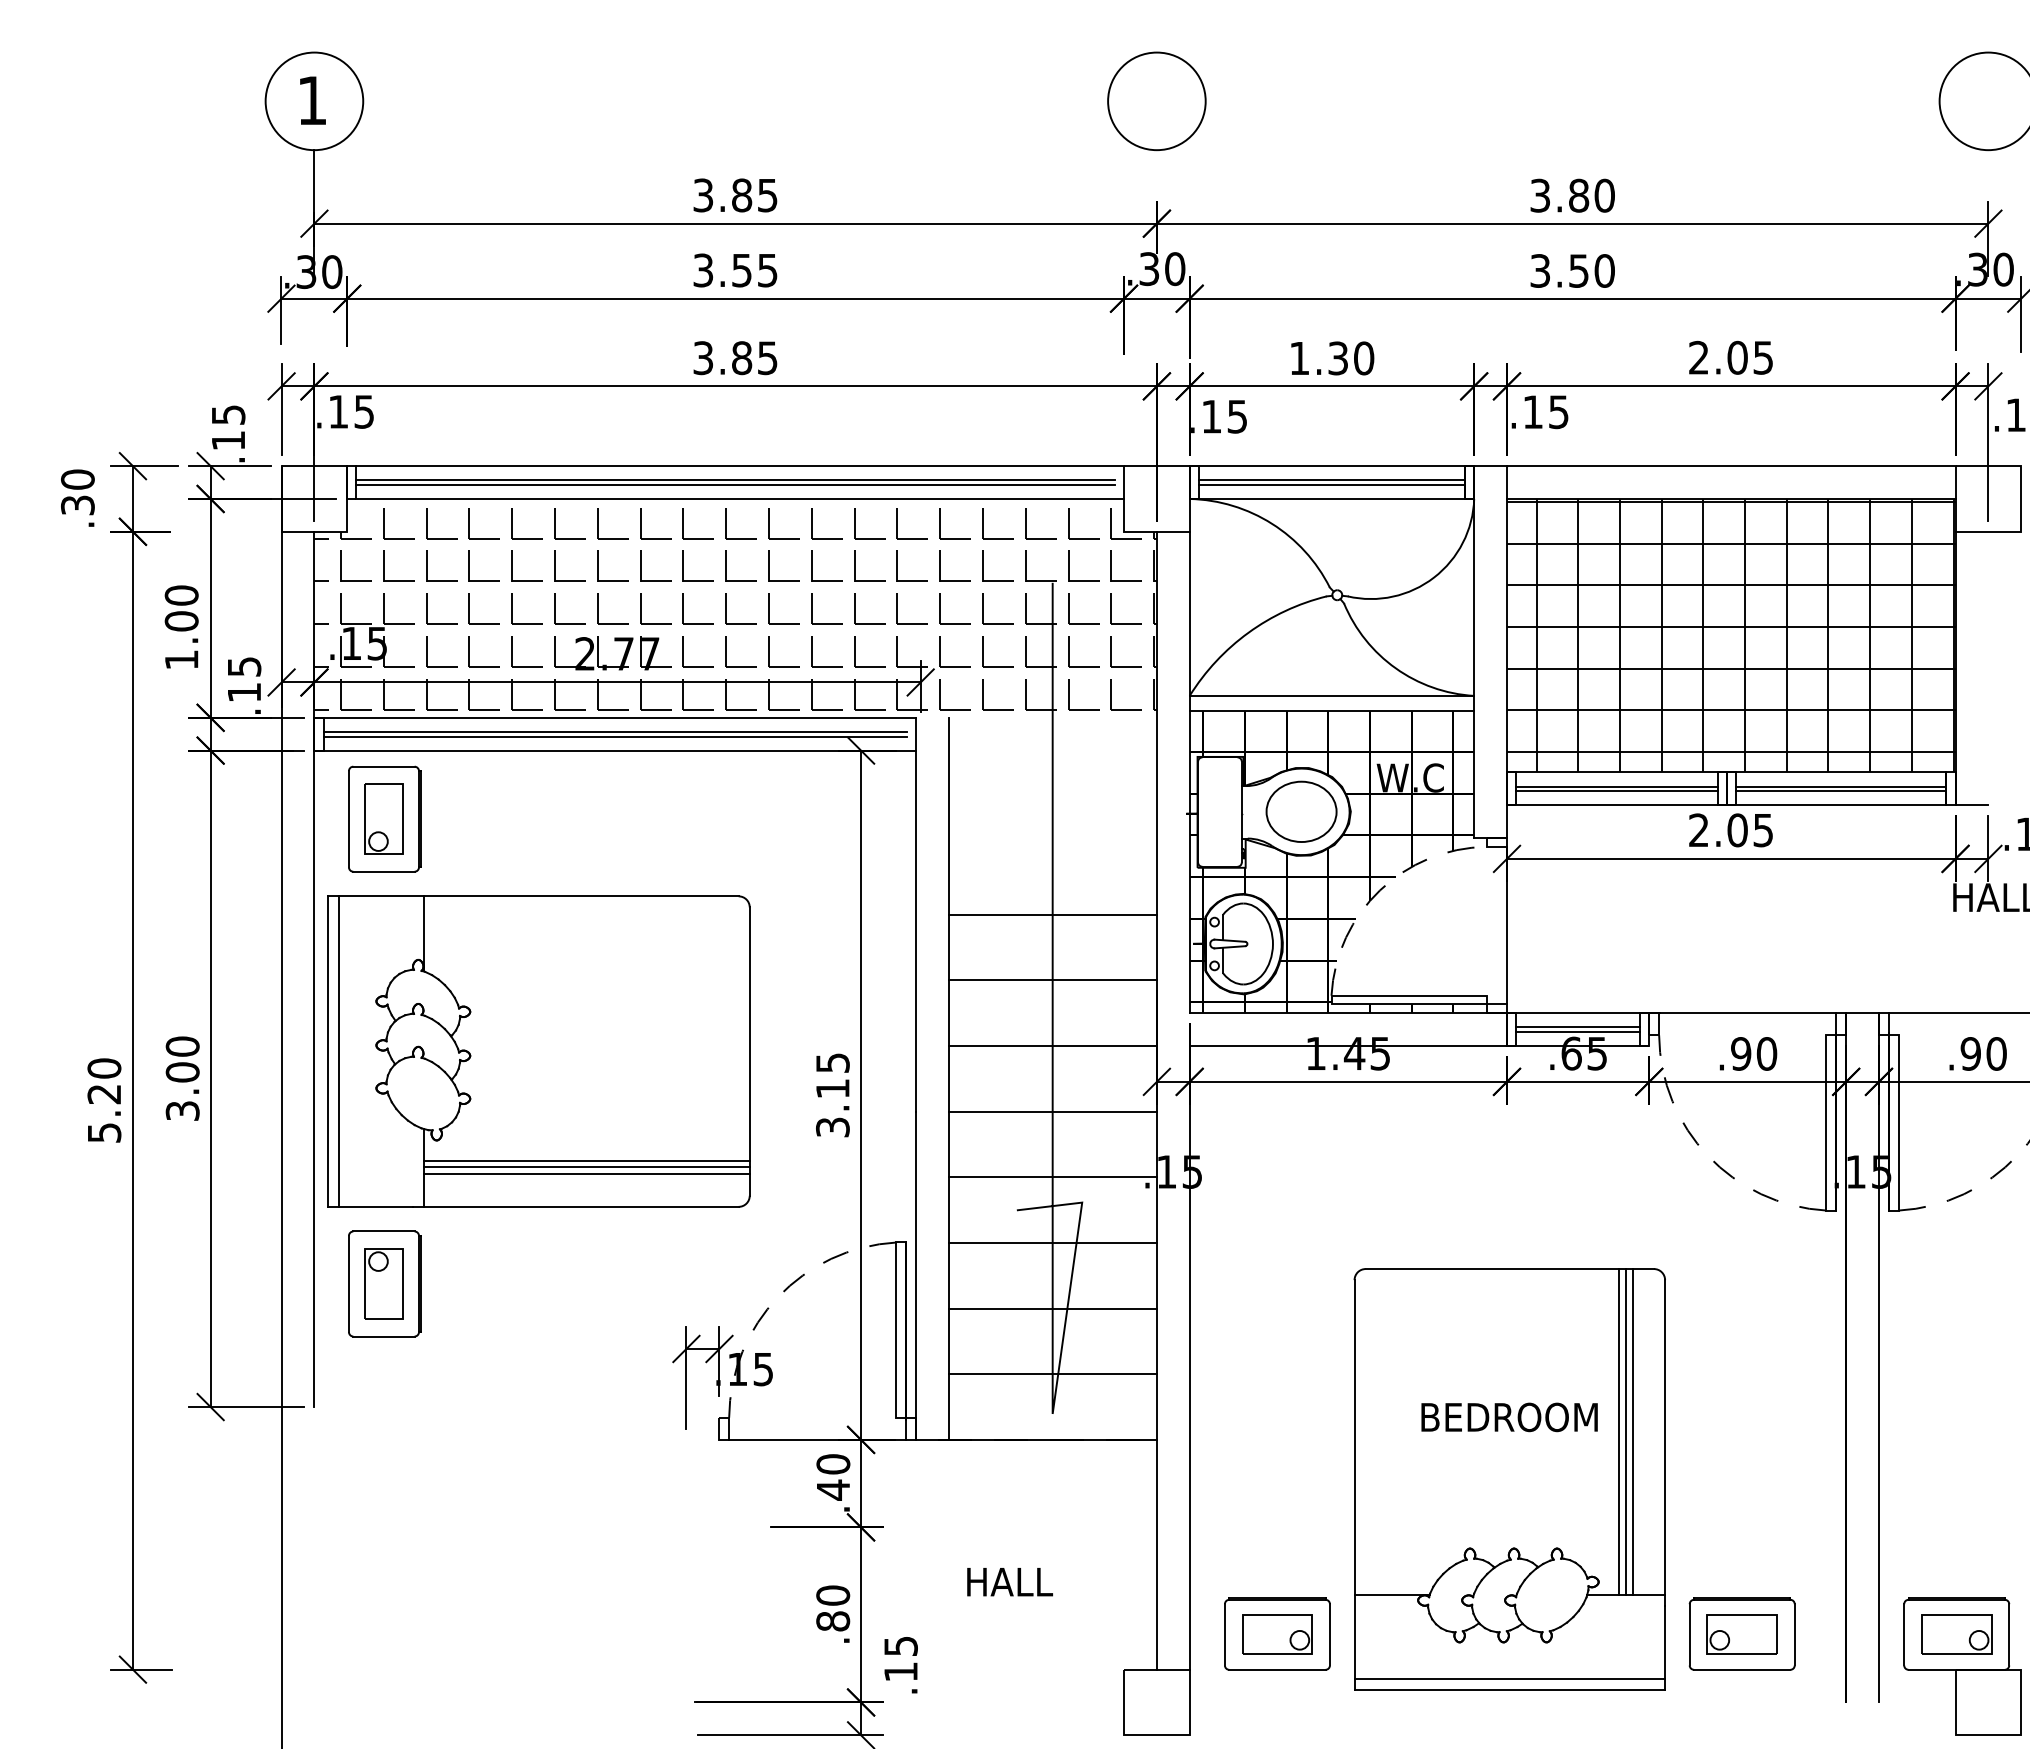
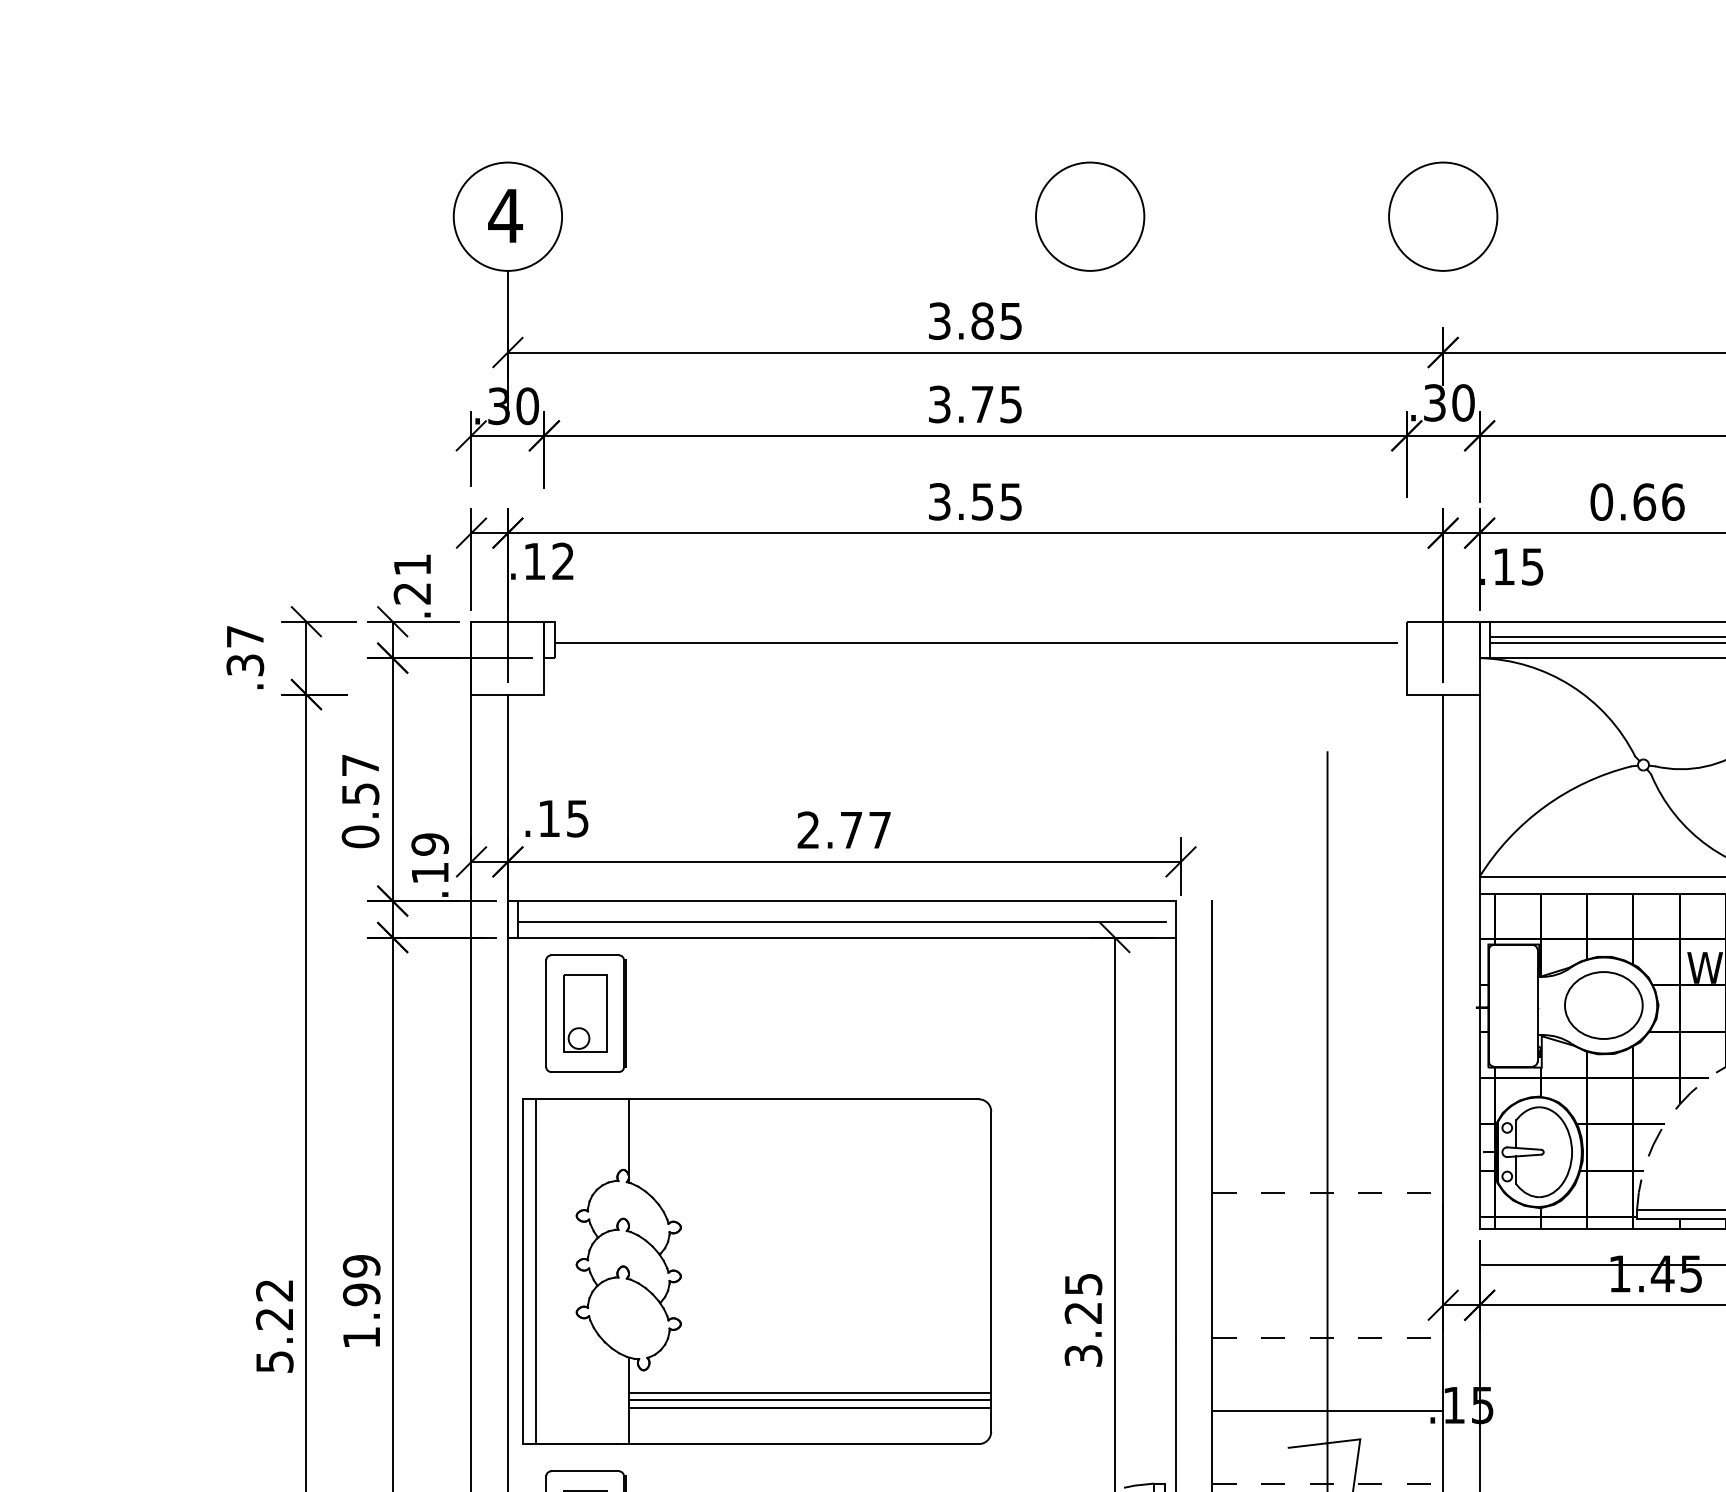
text: (311, 100) -> (504, 215), 1 -> 4
circle: (838, 101) -> (1089, 216), added
text: (741, 270) -> (982, 404), 3.55 -> 3.75
text: (742, 358) -> (983, 502), 3.85 -> 3.55
text: (1331, 358) -> (1637, 502), 1.30 -> 0.66
text: (363, 411) -> (562, 561), .15 -> .12
text: (228, 427) -> (412, 578), .15 -> .21
line: (740, 466) -> (980, 622), removed
text: (77, 479) -> (244, 636), .30 -> .37
line: (735, 480) -> (975, 637), removed
line: (740, 498) -> (980, 657), removed
hatch: (735, 608) -> (975, 779), removed
text: (181, 627) -> (360, 800), 1.00 -> 0.57
text: (244, 666) -> (430, 844), .15 -> .19
line: (615, 732) -> (842, 917), removed
line: (1052, 914) -> (1327, 1119), removed
line: (1052, 980) -> (1327, 1192), solid -> dashed
line: (1052, 1046) -> (1327, 1266), removed
text: (104, 1068) -> (274, 1290), 5.20 -> 5.22
text: (182, 1078) -> (361, 1301), 3.00 -> 1.99
text: (832, 1088) -> (1083, 1312), 3.15 -> 3.25
line: (1052, 1111) -> (1327, 1338), solid -> dashed
line: (1052, 1242) -> (1327, 1483), solid -> dashed

